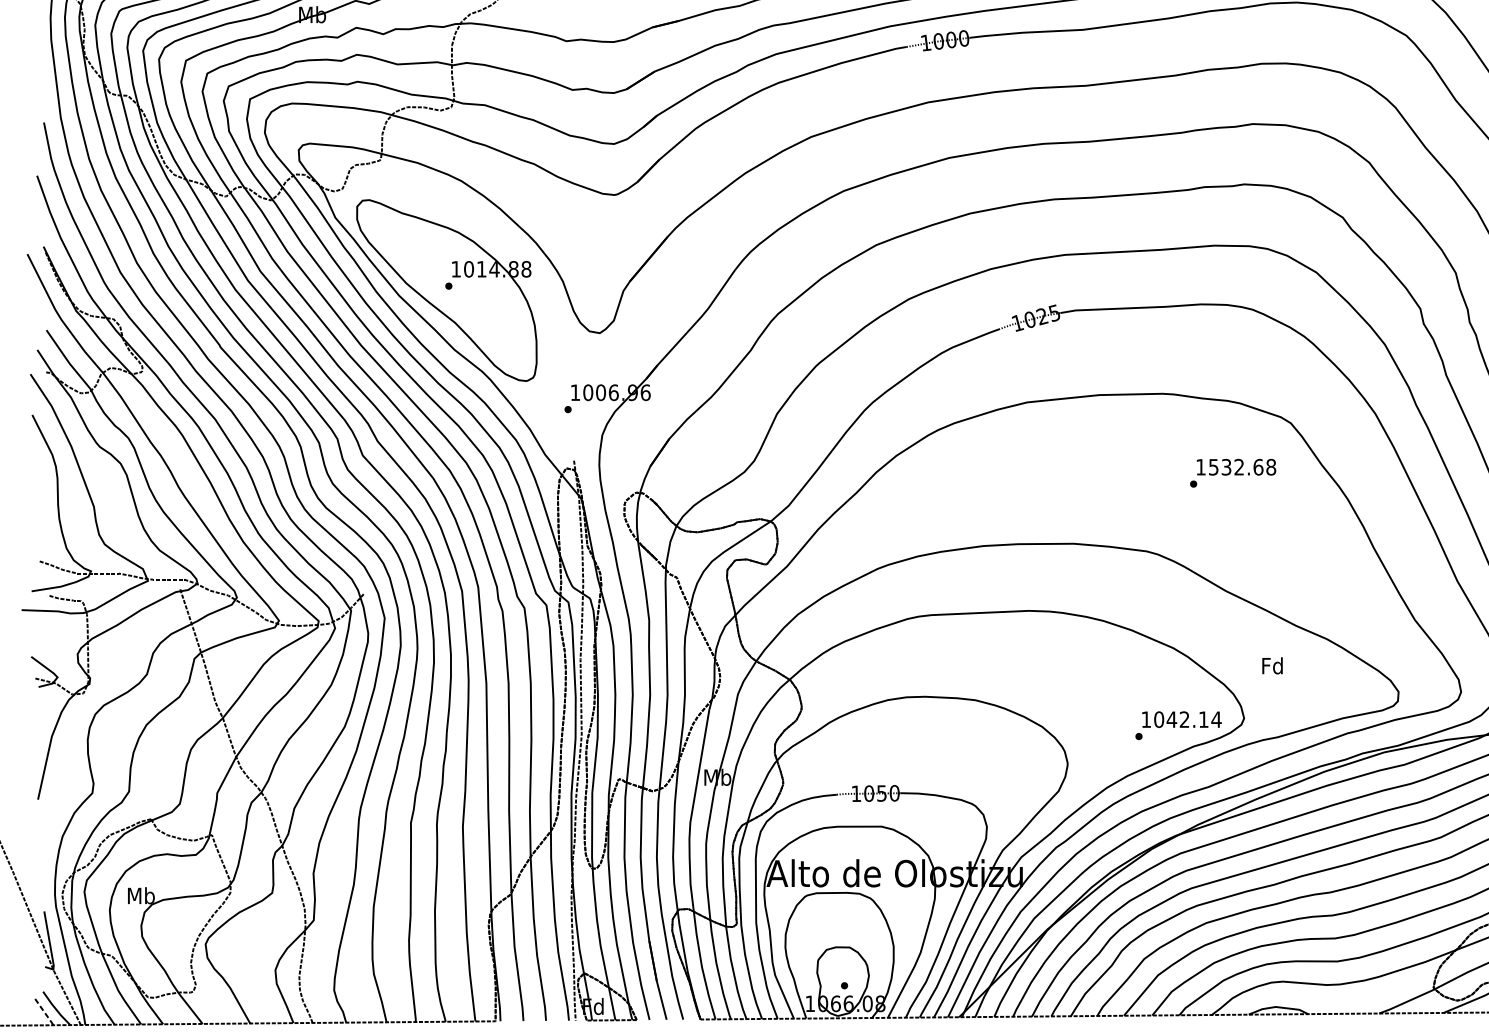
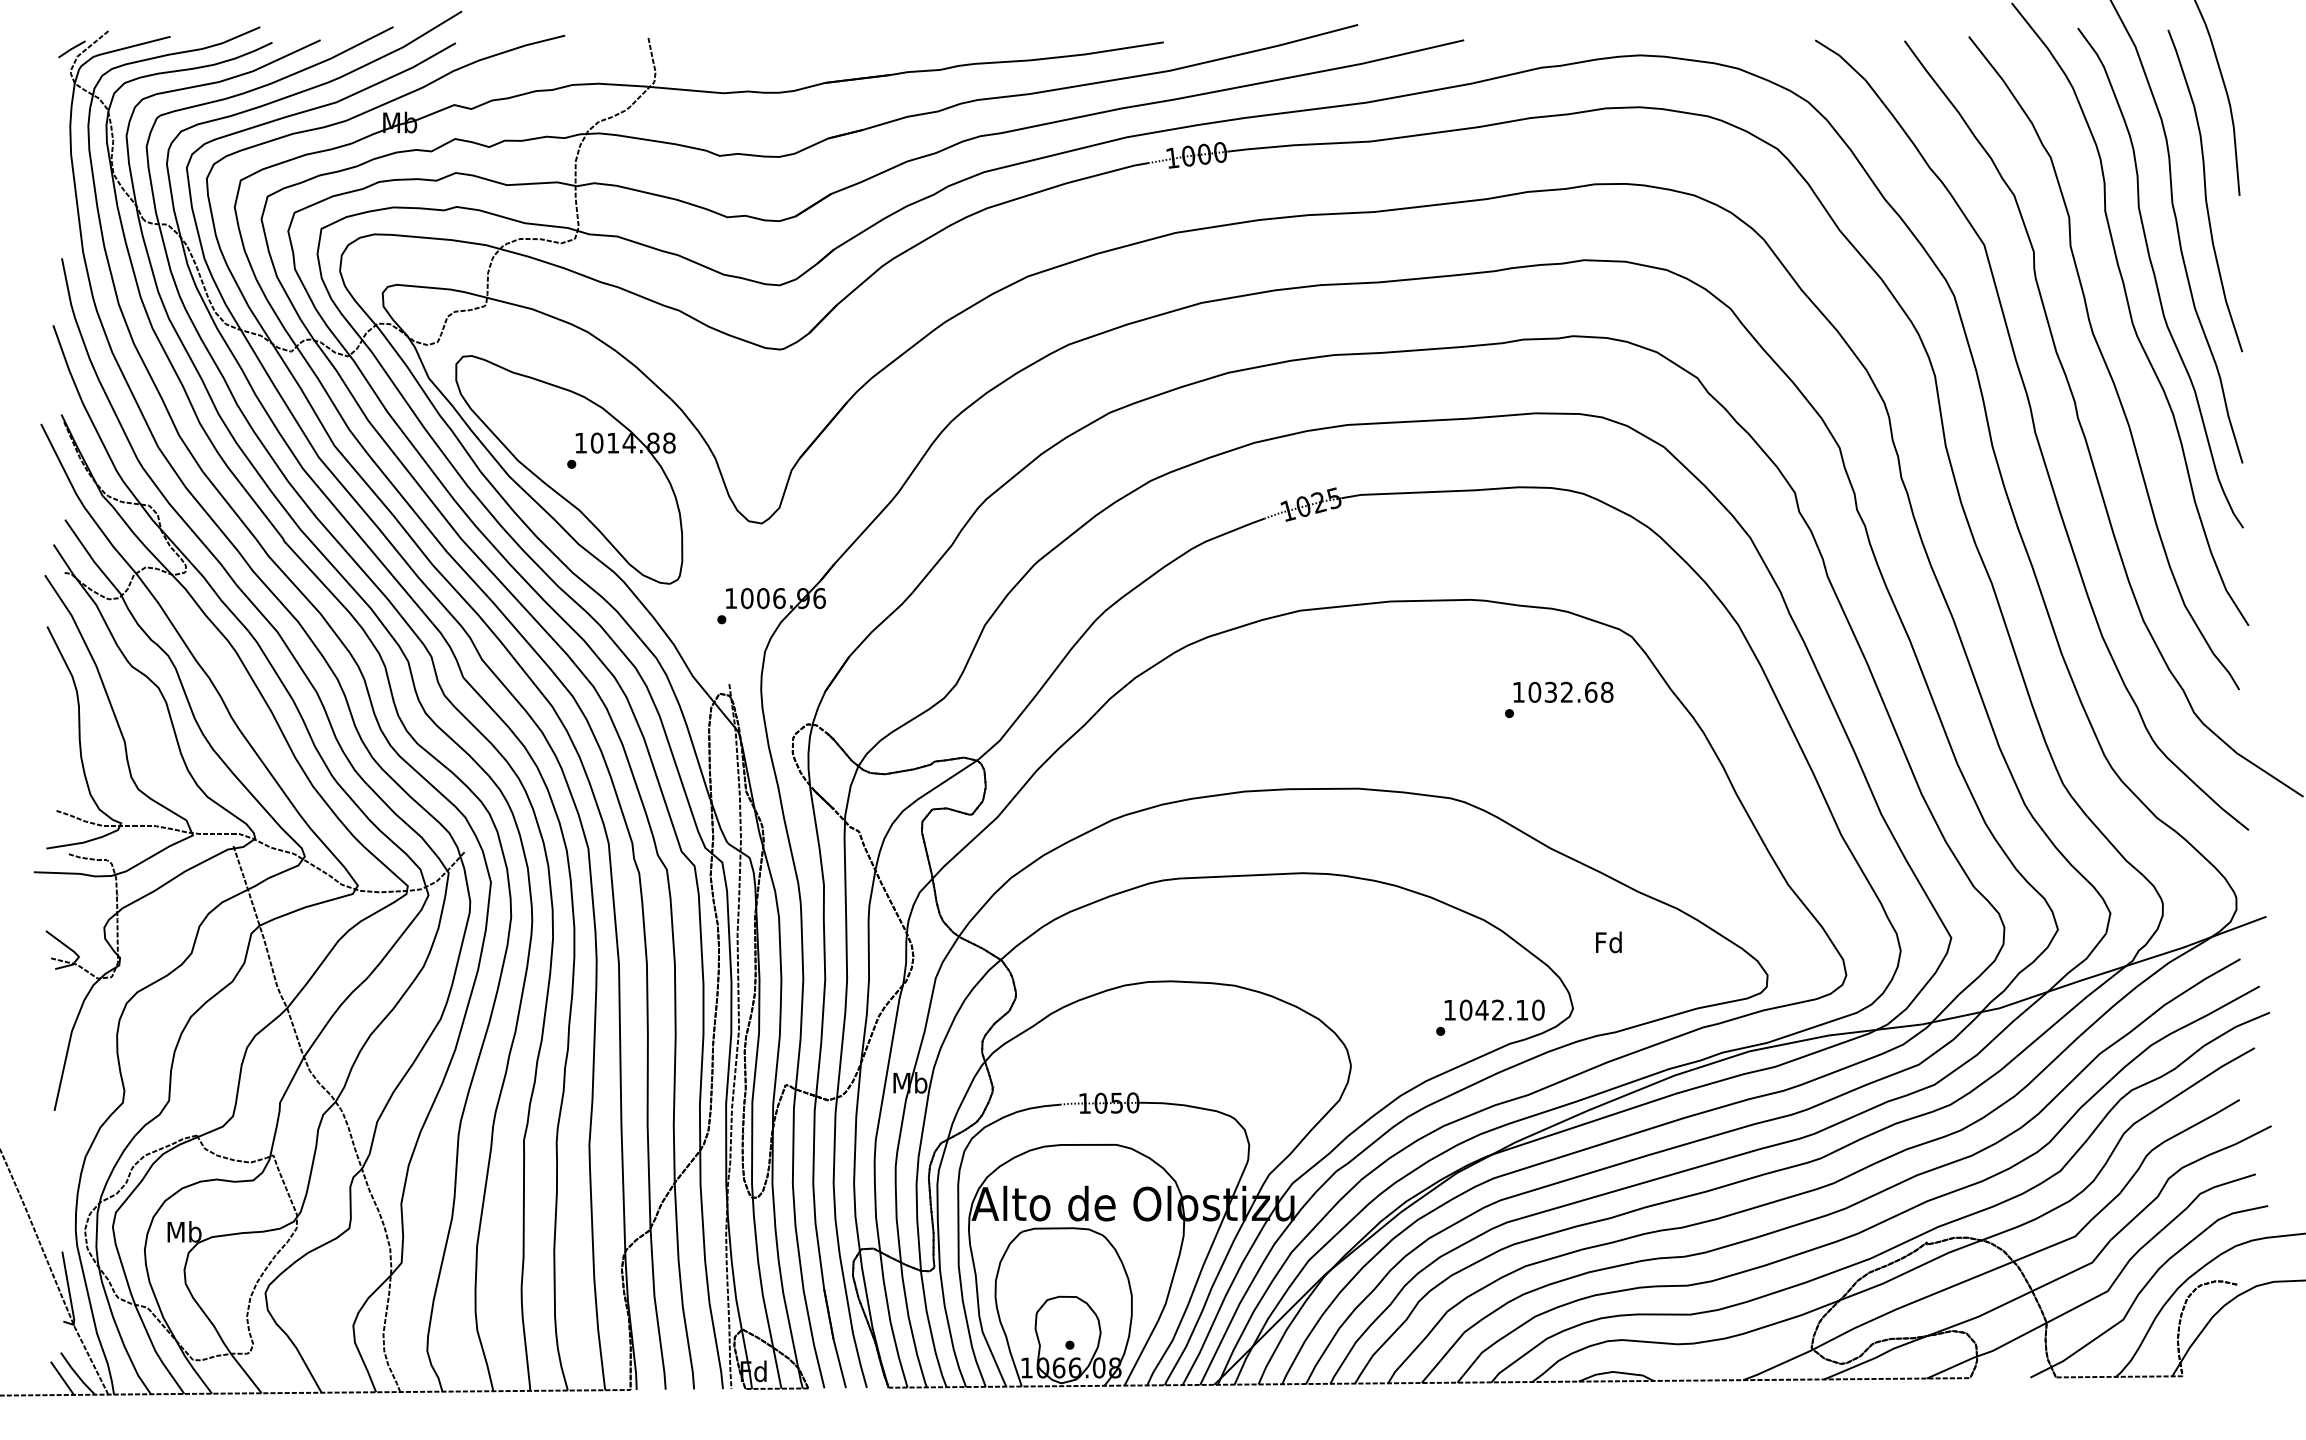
text: (1213, 466) -> (1534, 691), 1532.68 -> 1032.68
text: (1215, 719) -> (1537, 1009), 1042.14 -> 1042.10
line: (44, 1012) -> (62, 1378), dashed -> solid

